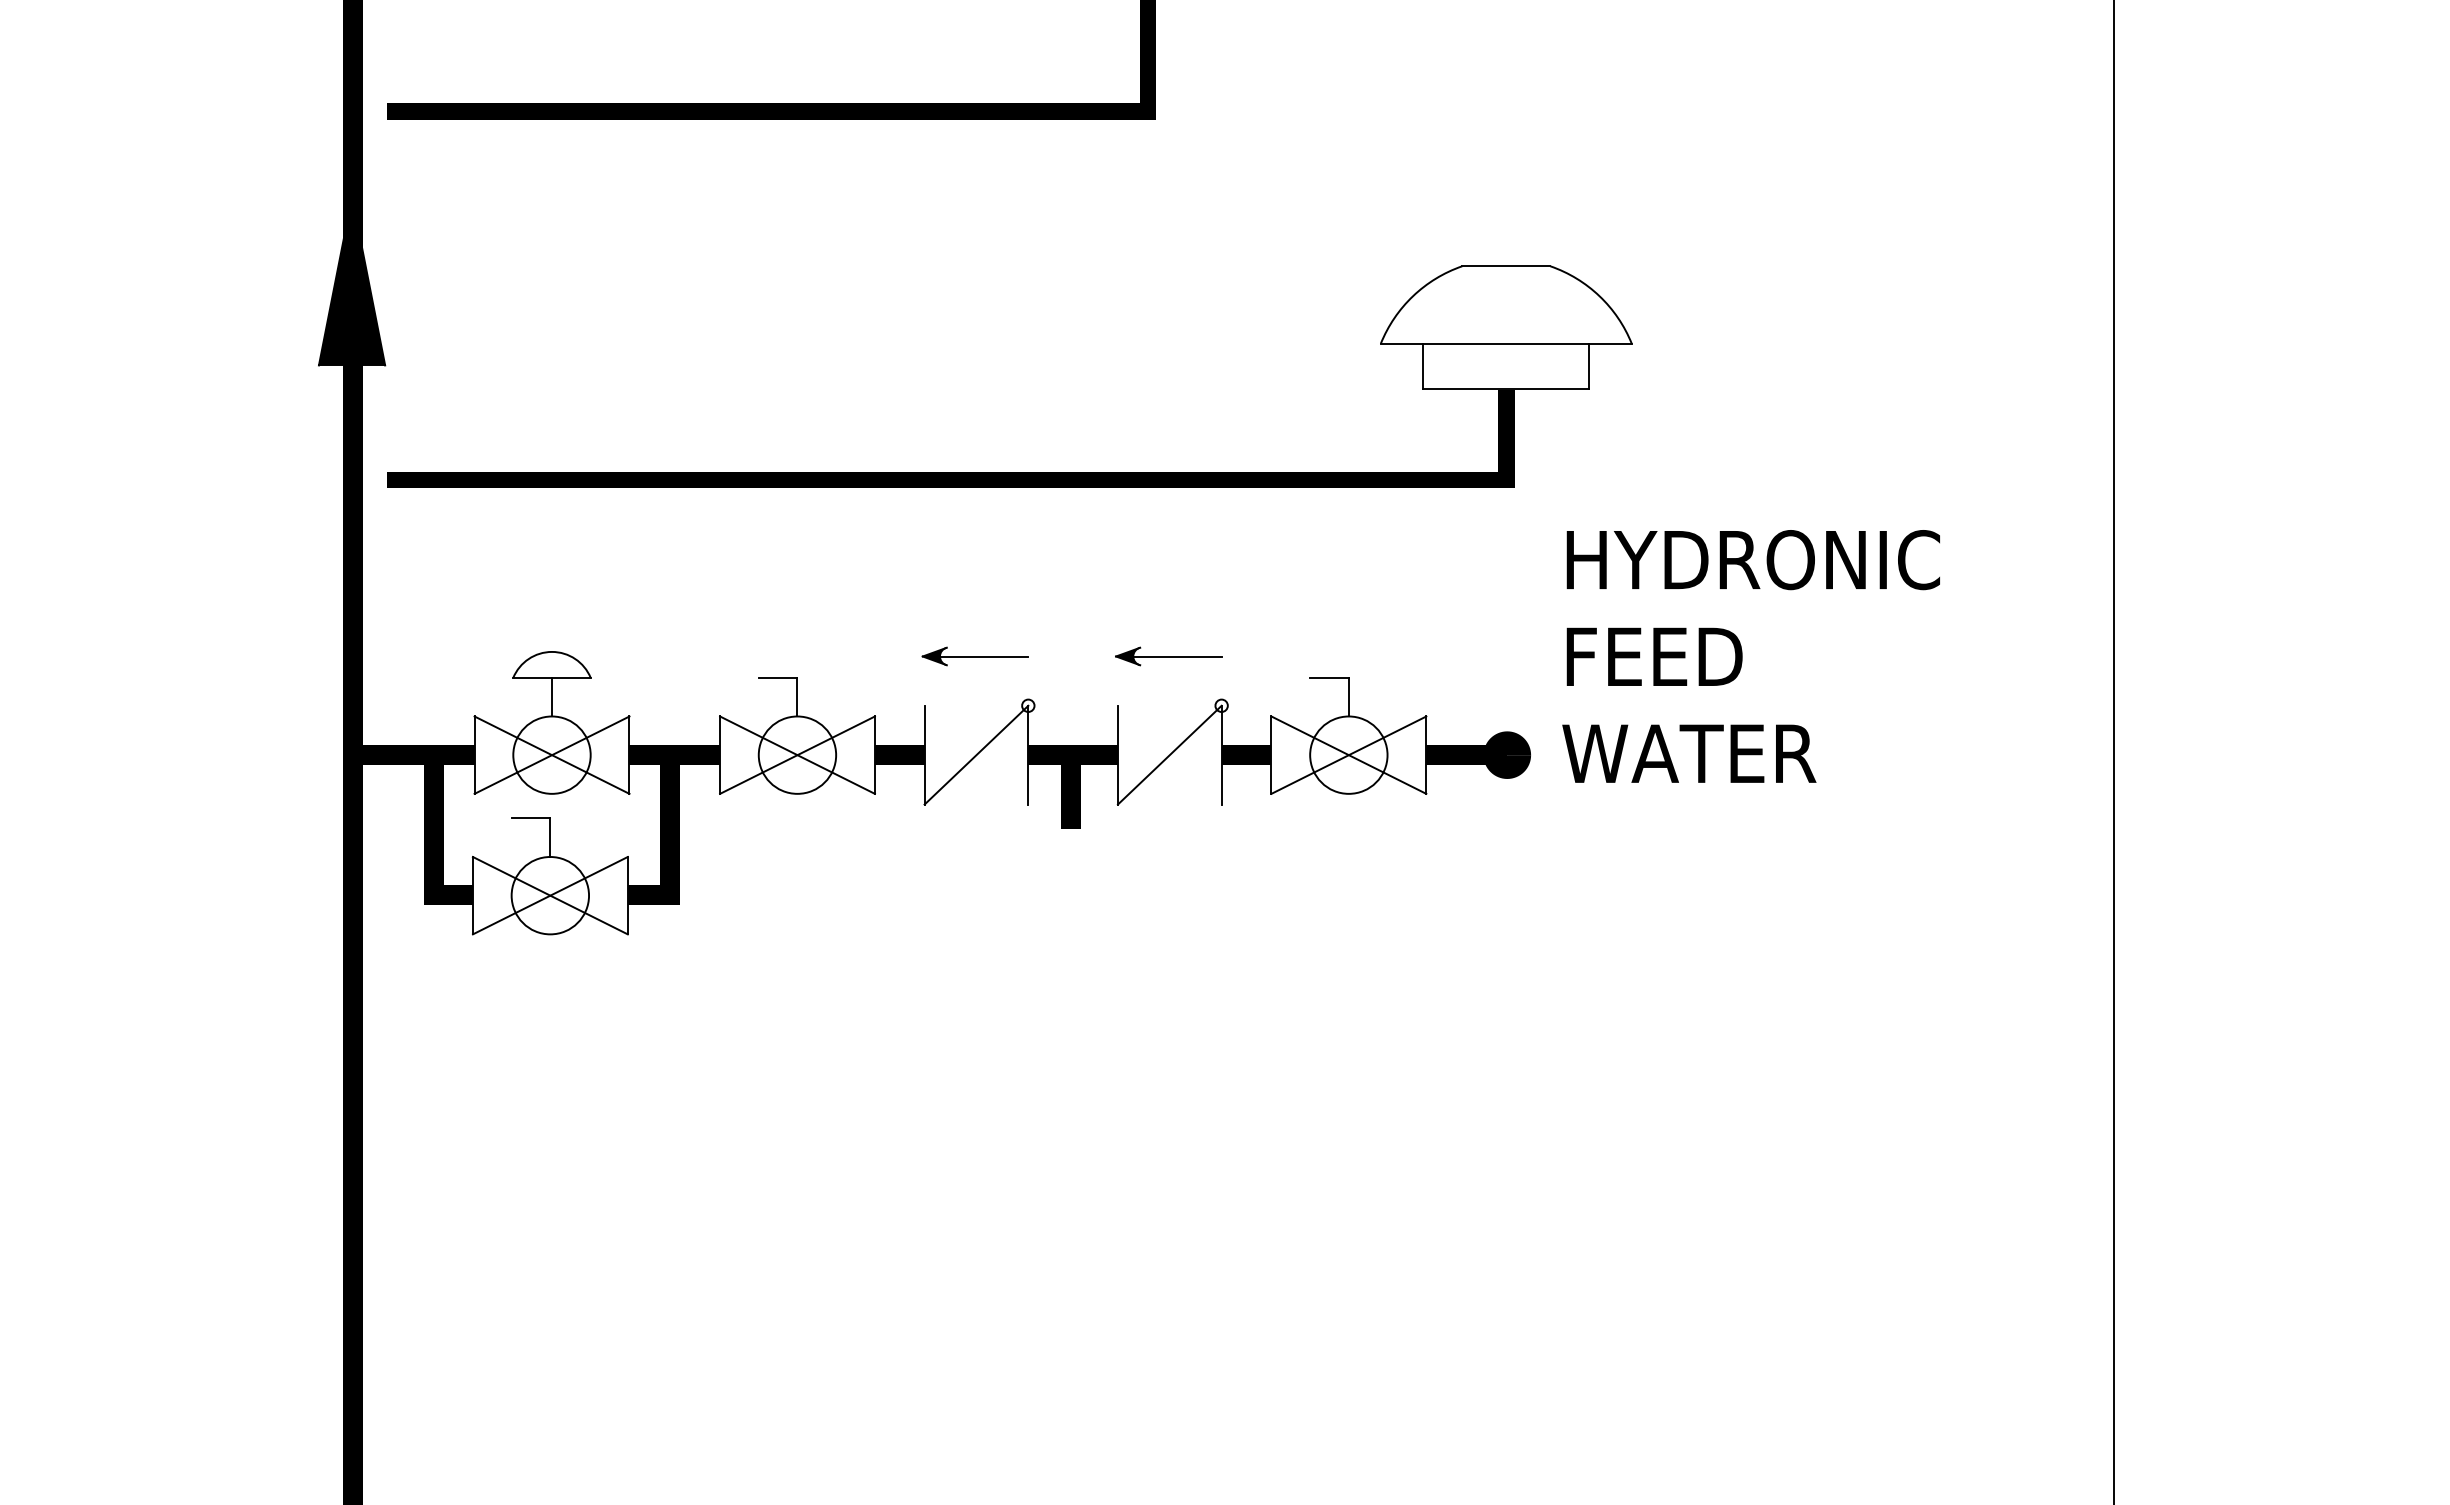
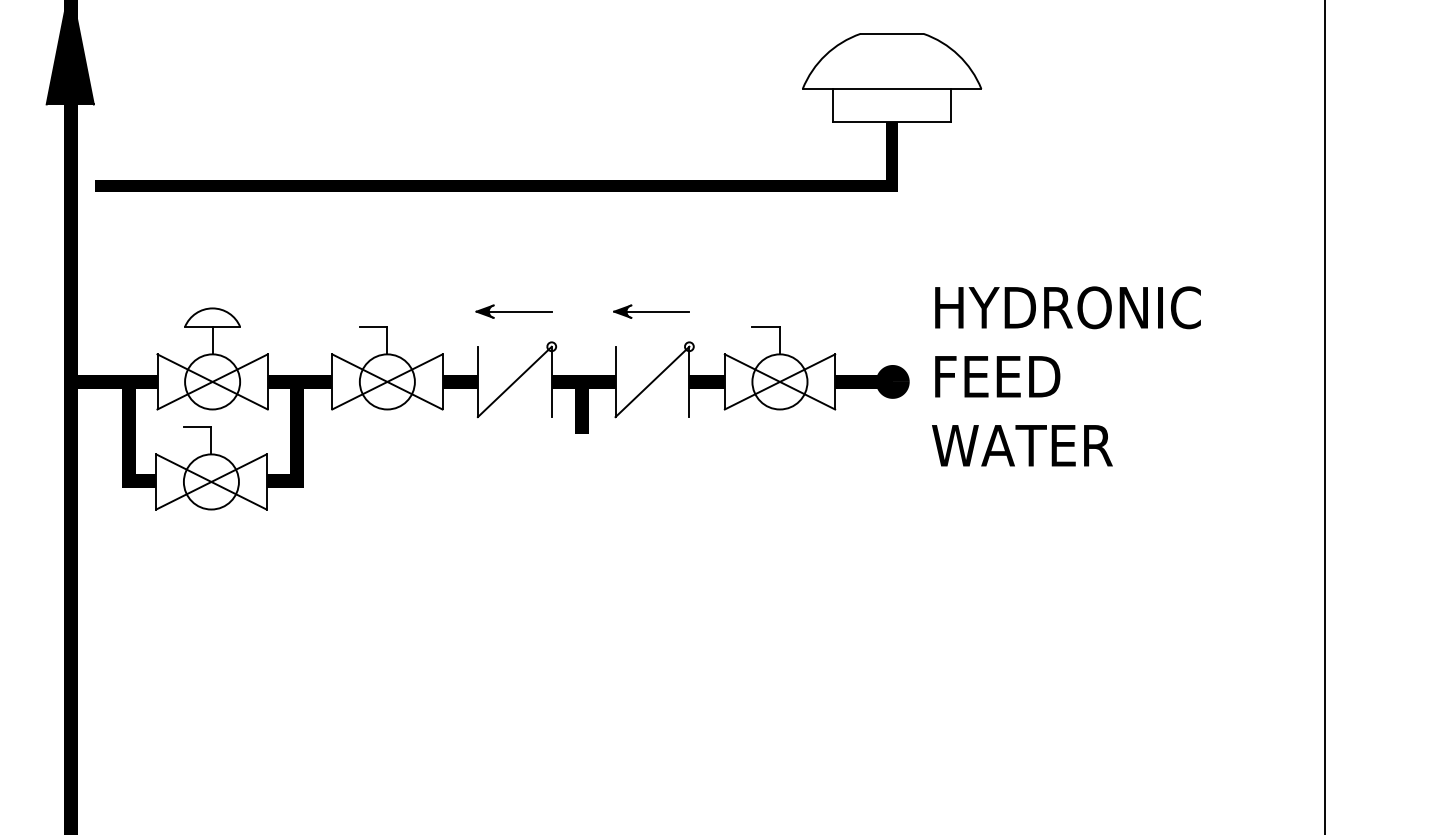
text: (1750, 656) -> (1065, 376), moved

